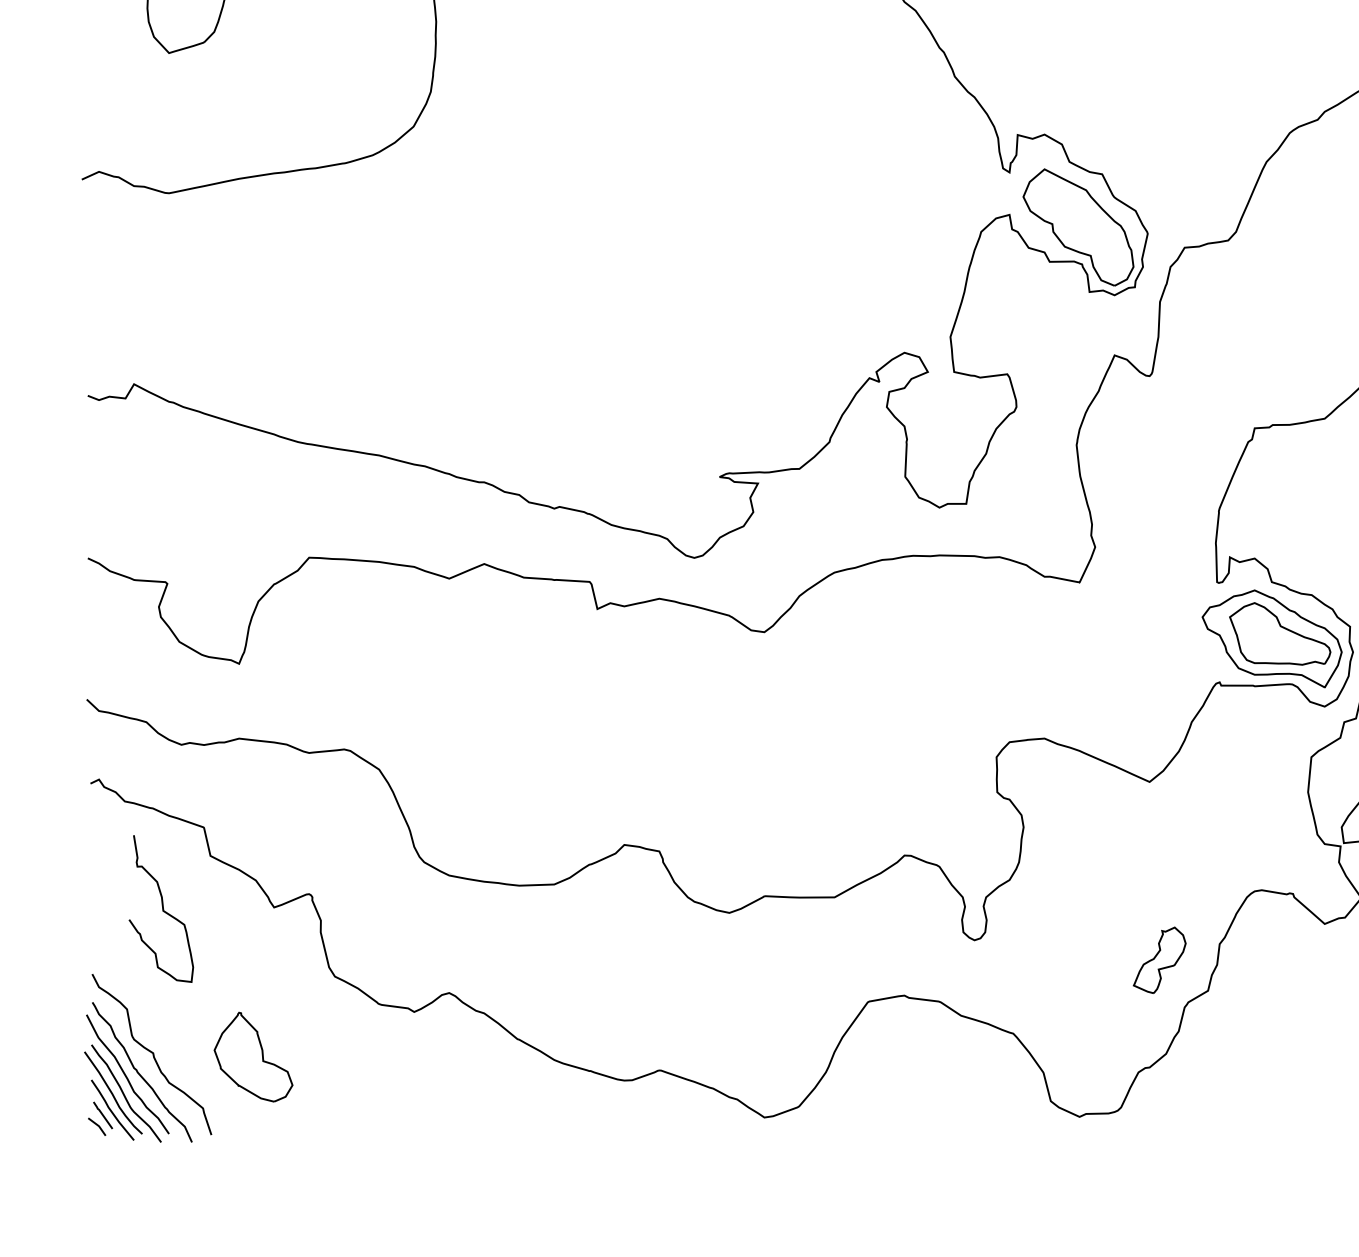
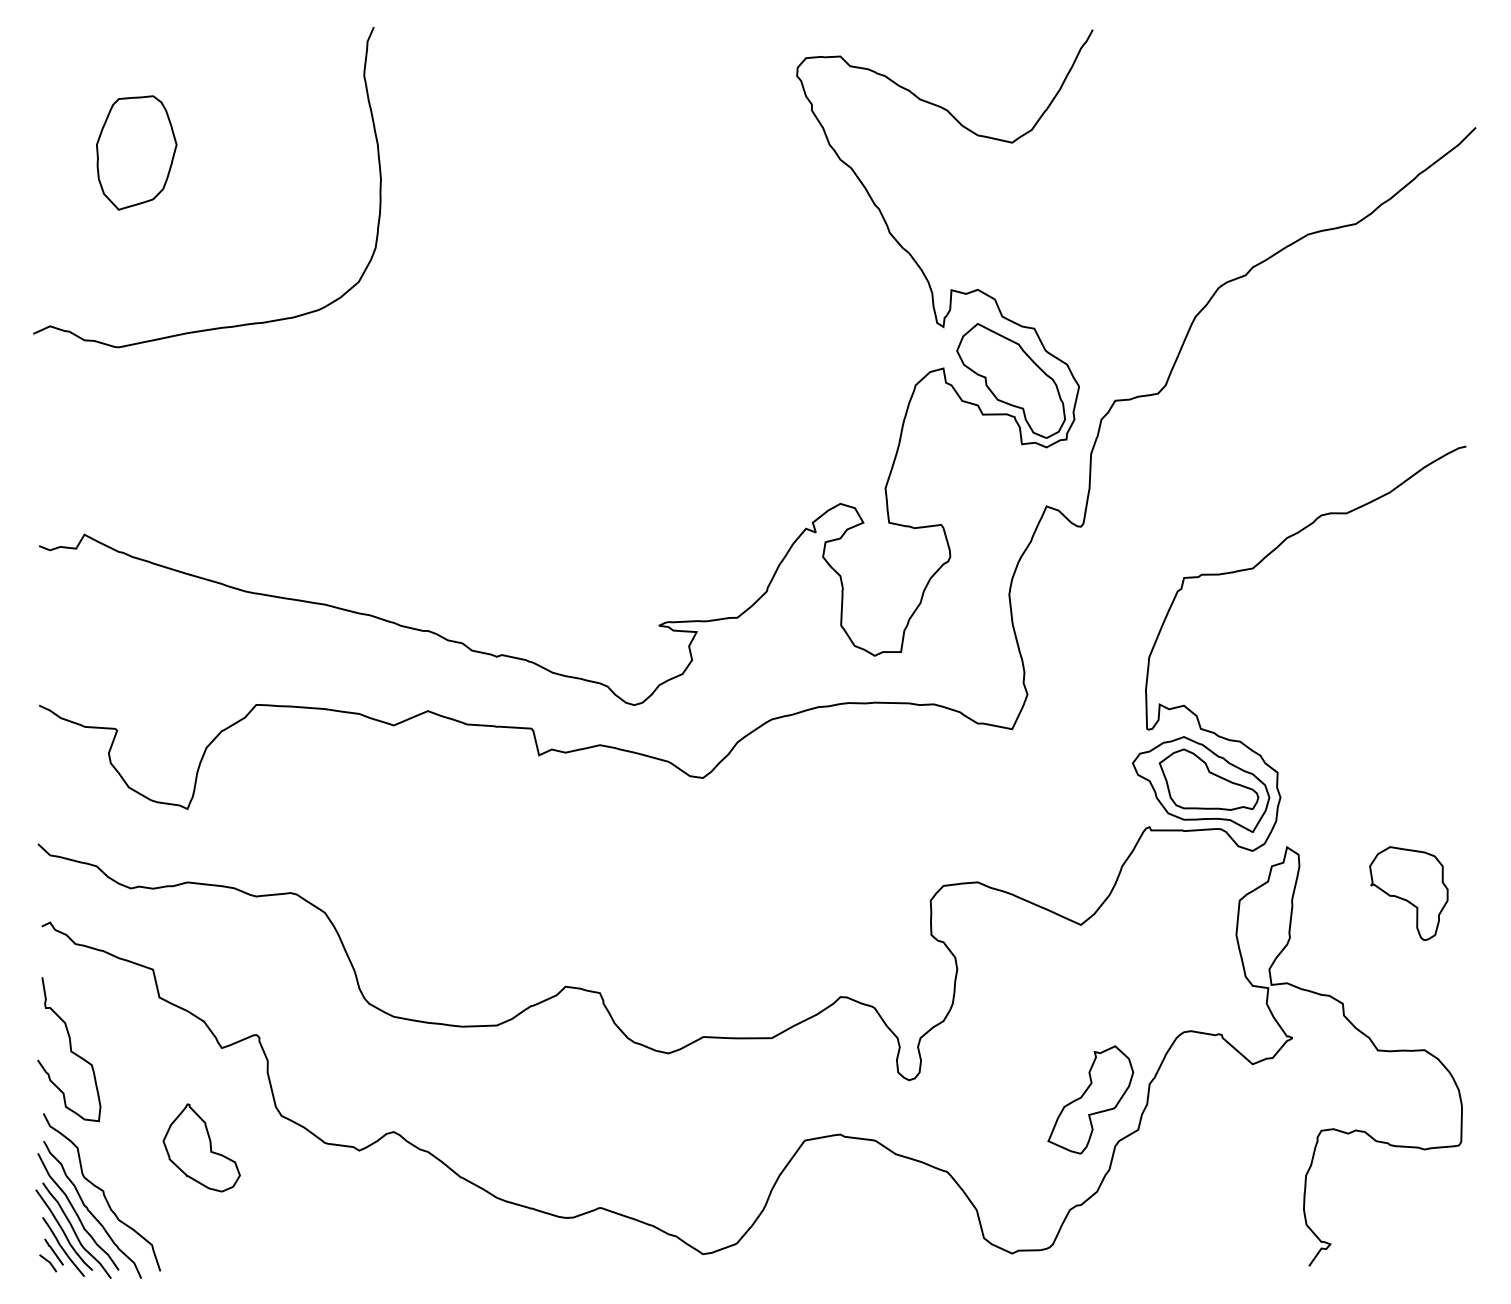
curve: (162, 908) -> (70, 1049), moved
part: (1159, 959) -> (1090, 1099), size x1.67
part: (253, 1056) -> (201, 1147), moved

